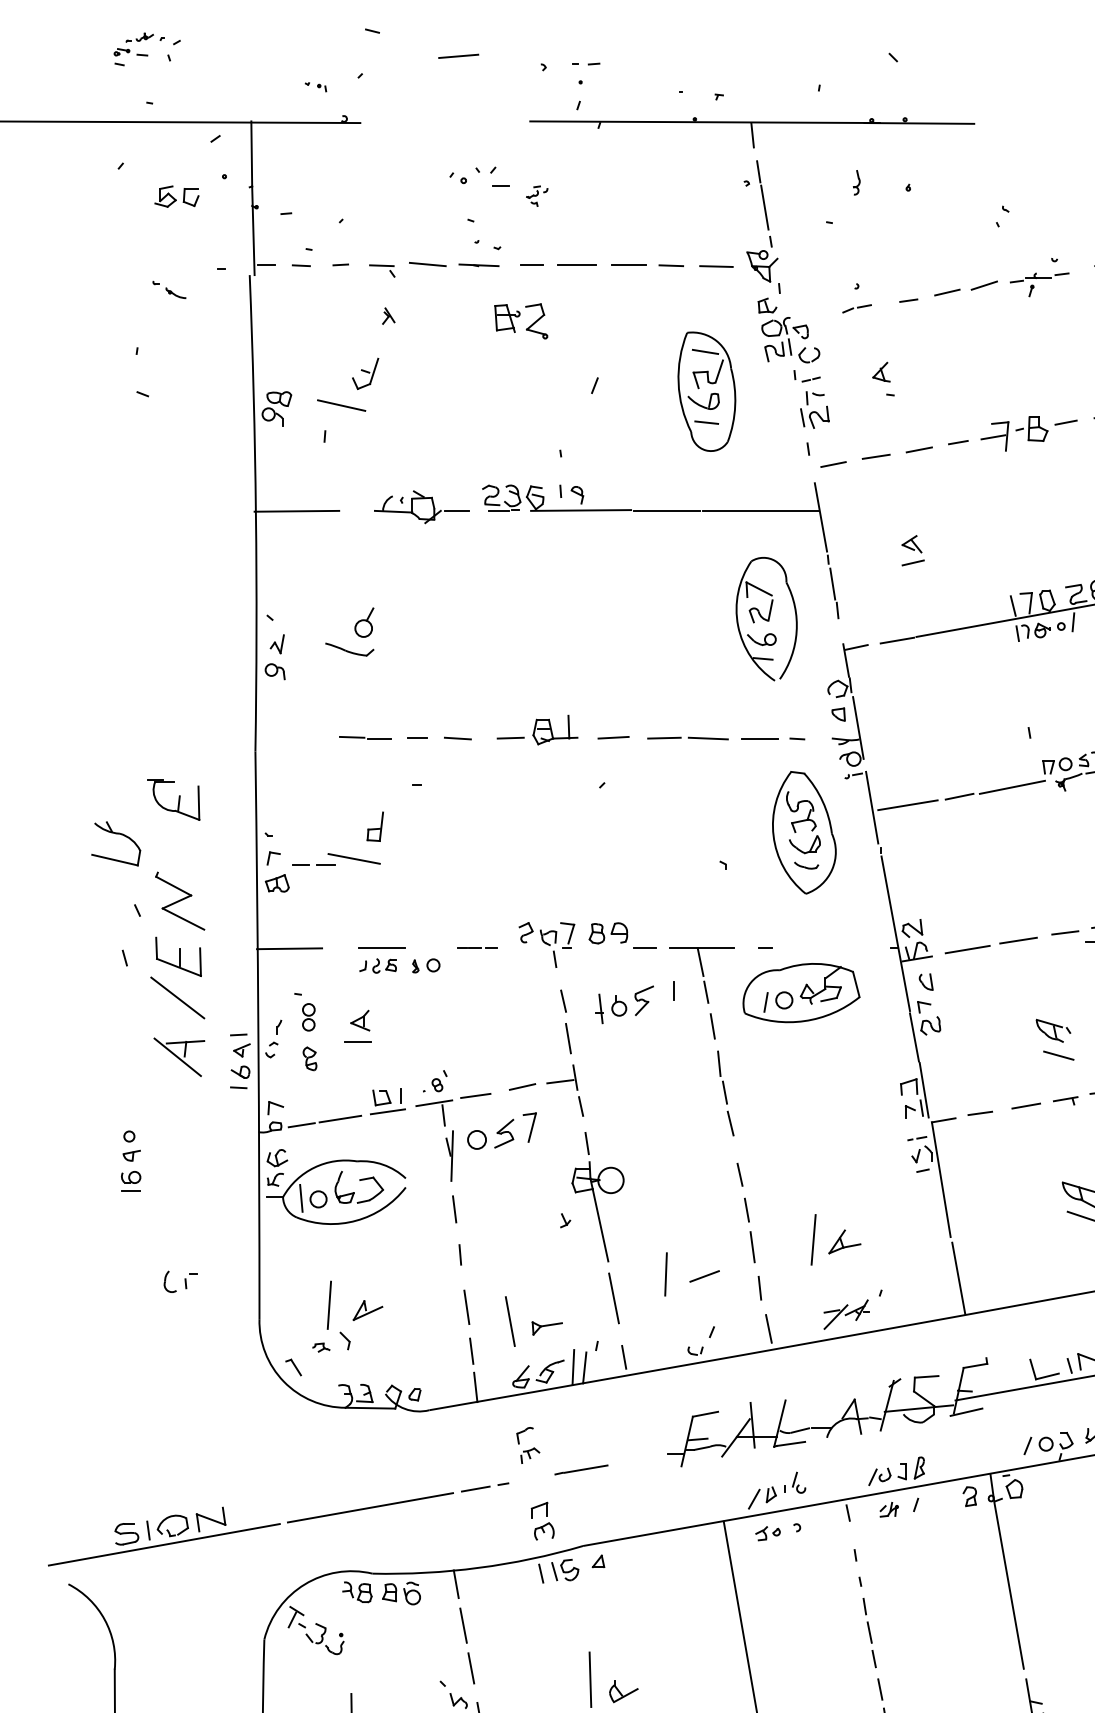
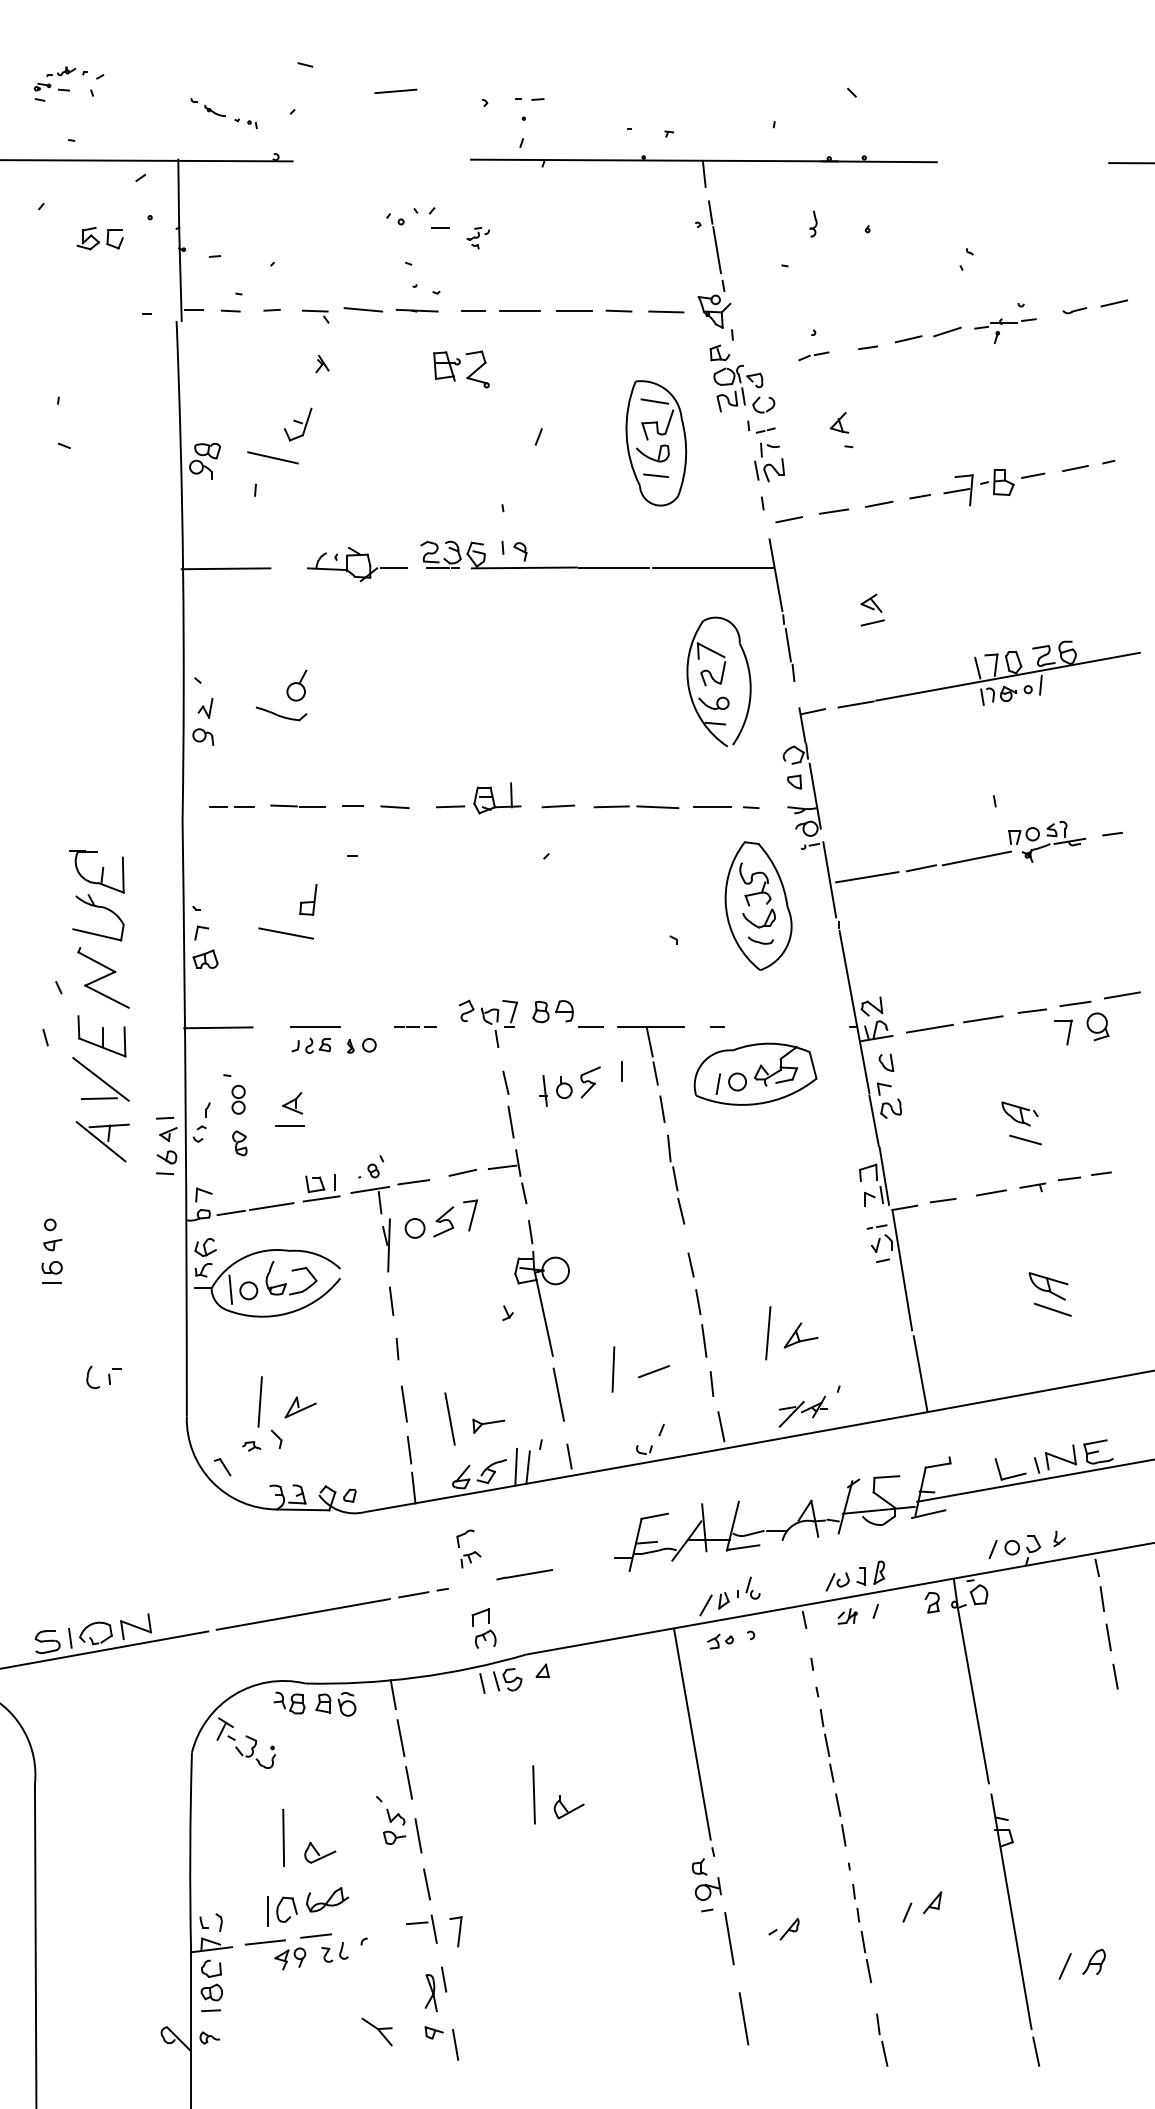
part: (168, 289) -> (207, 107), moved
part: (120, 835) -> (102, 908), moved
line: (316, 864) -> (234, 806), moved
line: (175, 1016) -> (98, 1098), added

